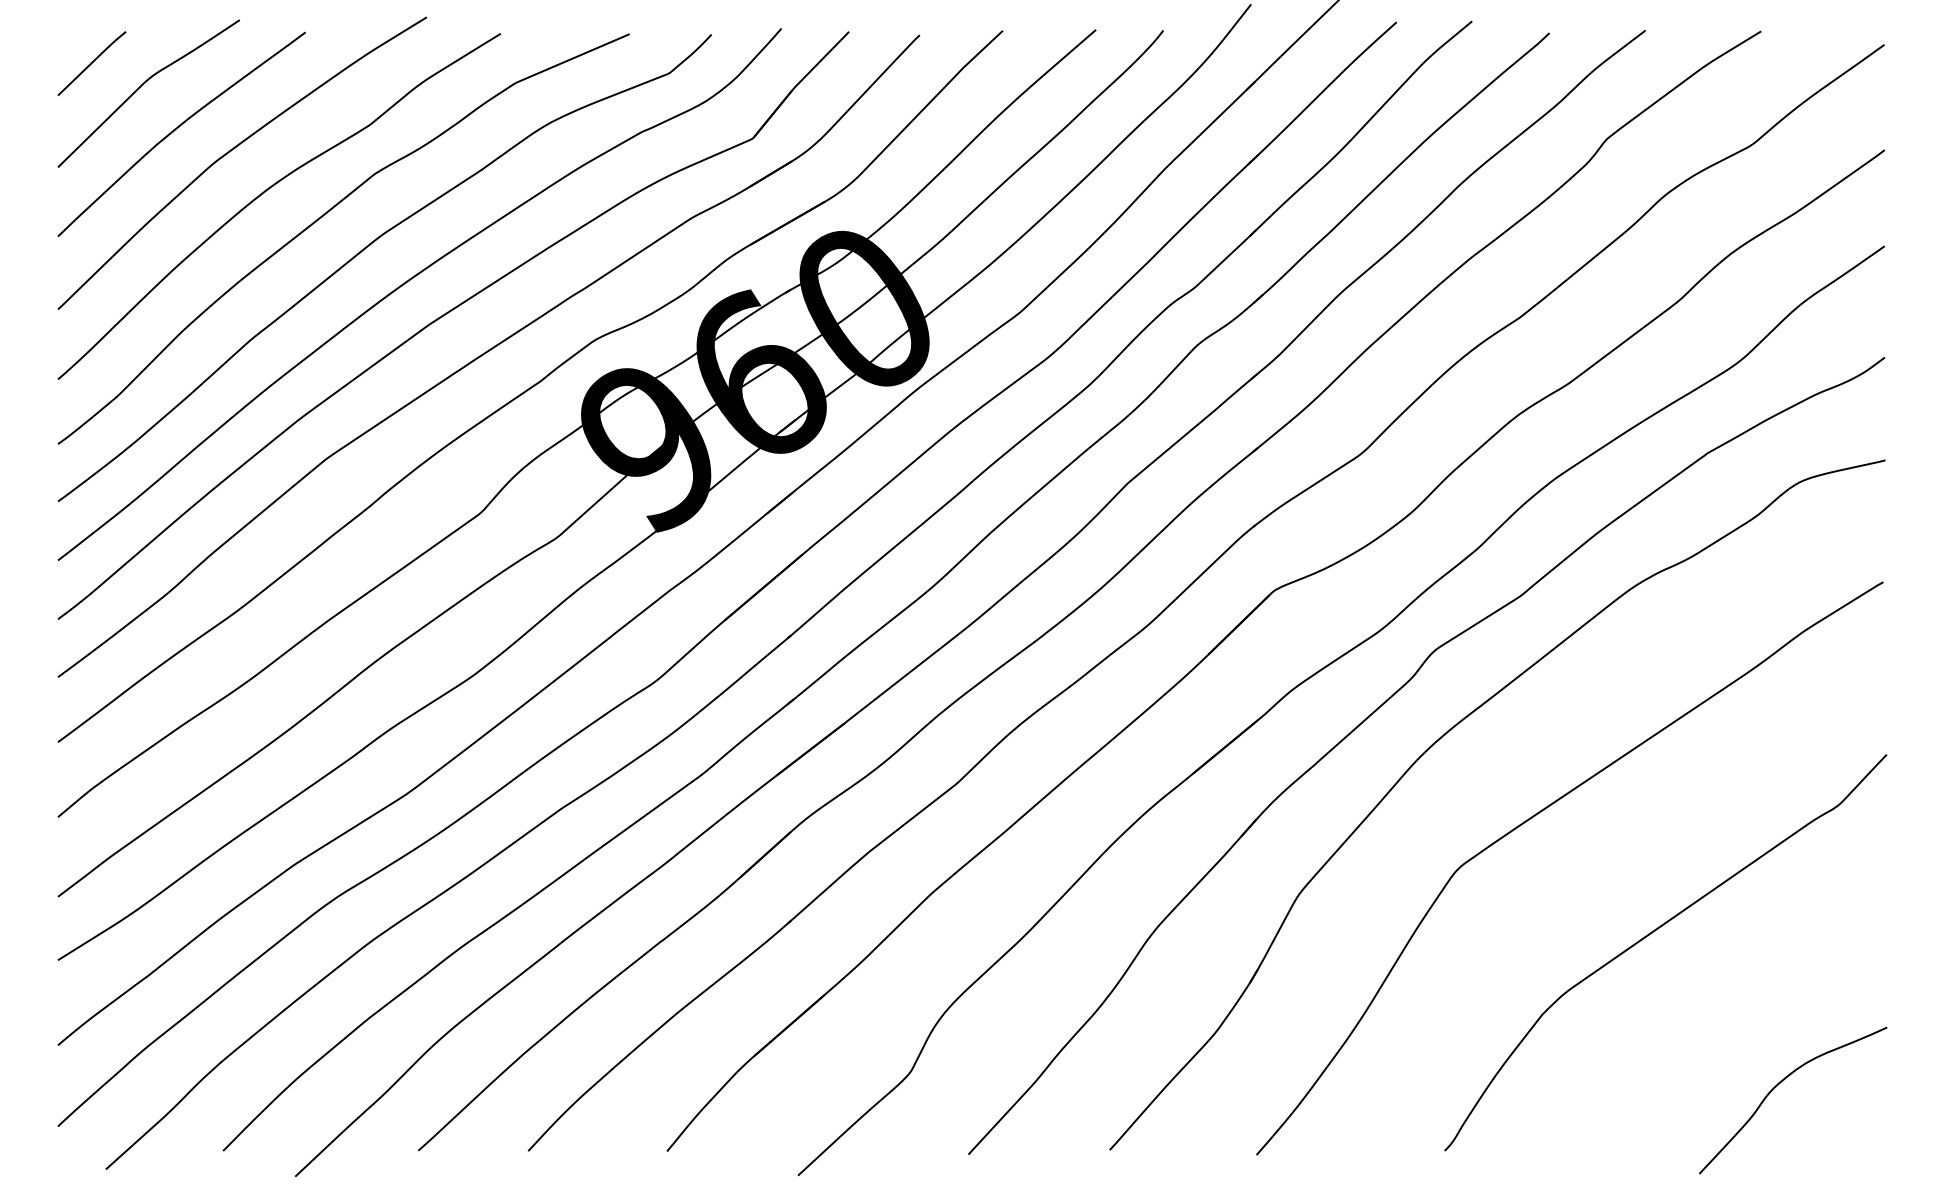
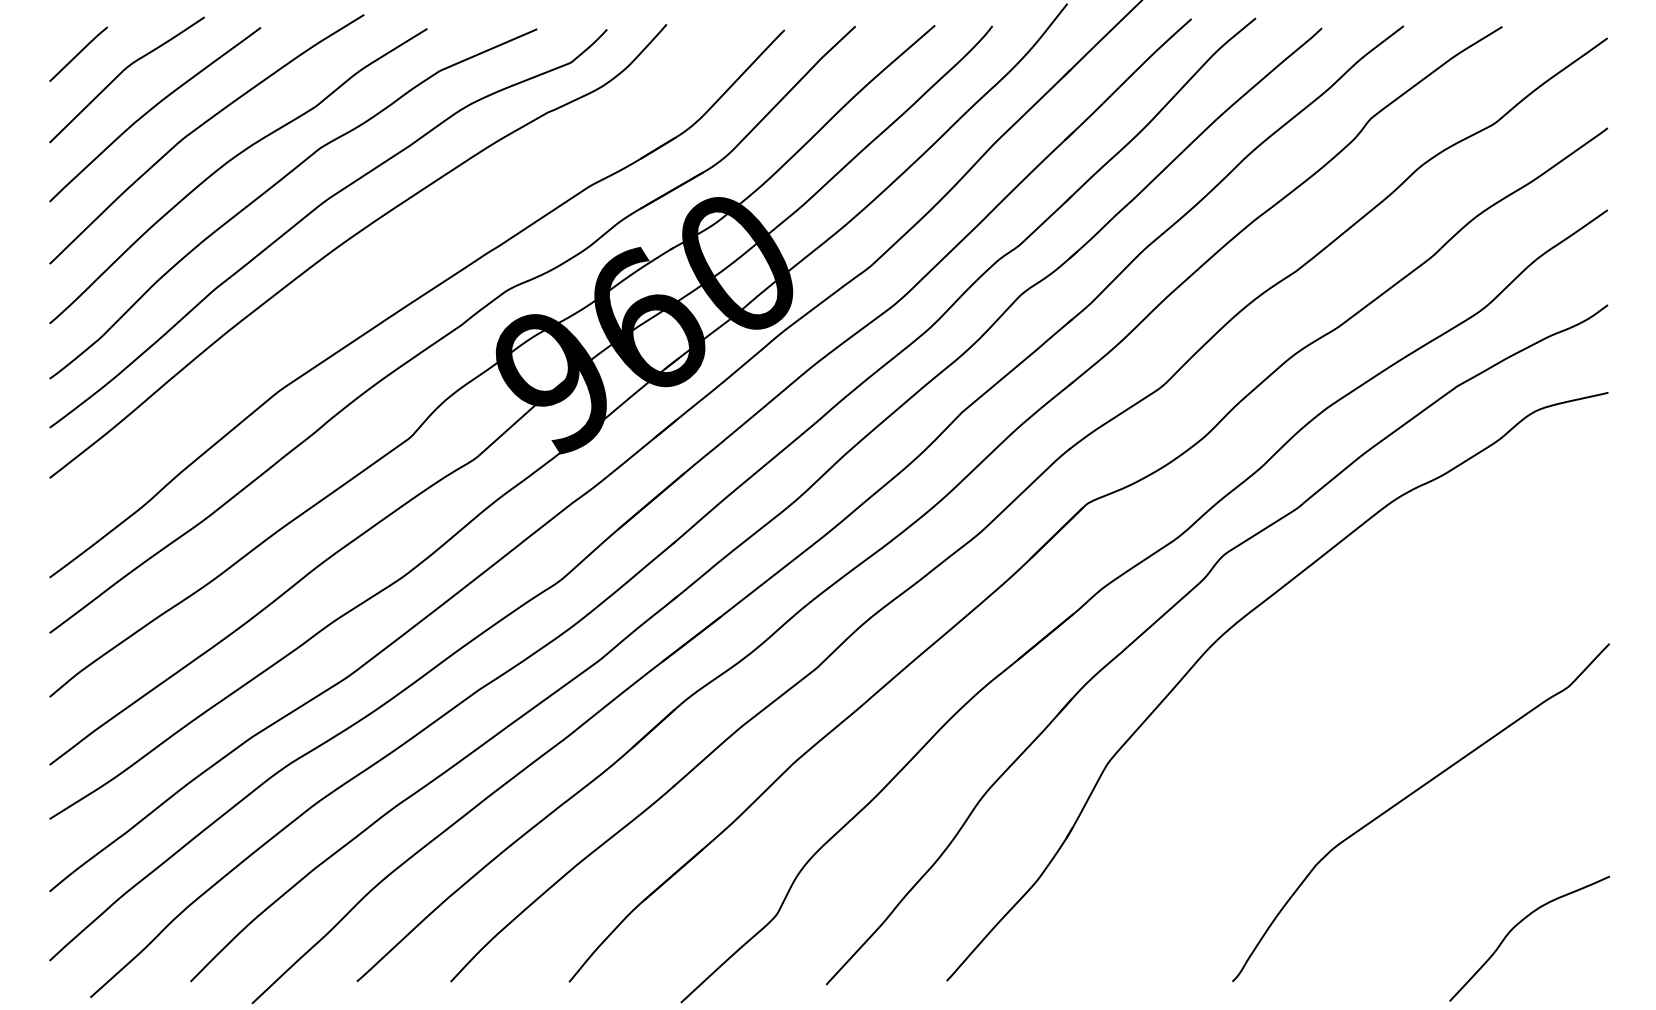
part: (447, 314) -> (381, 268), removed
curve: (1533, 817) -> (1308, 697), removed

